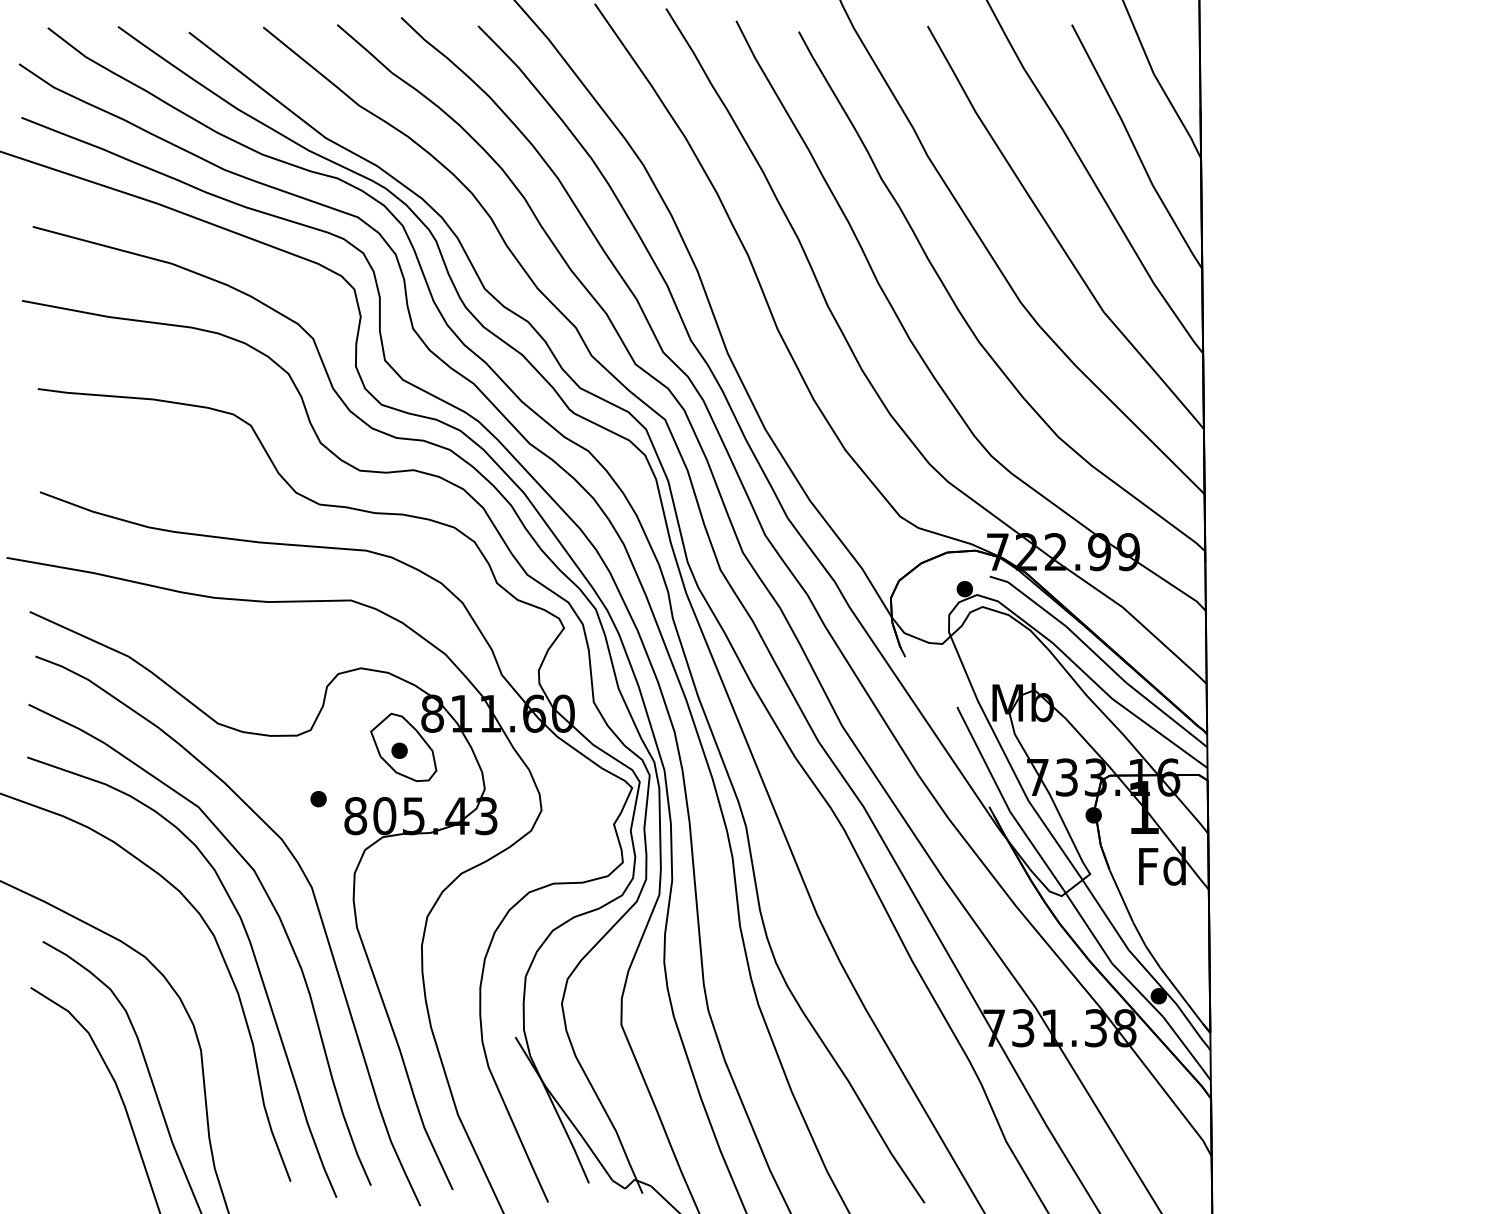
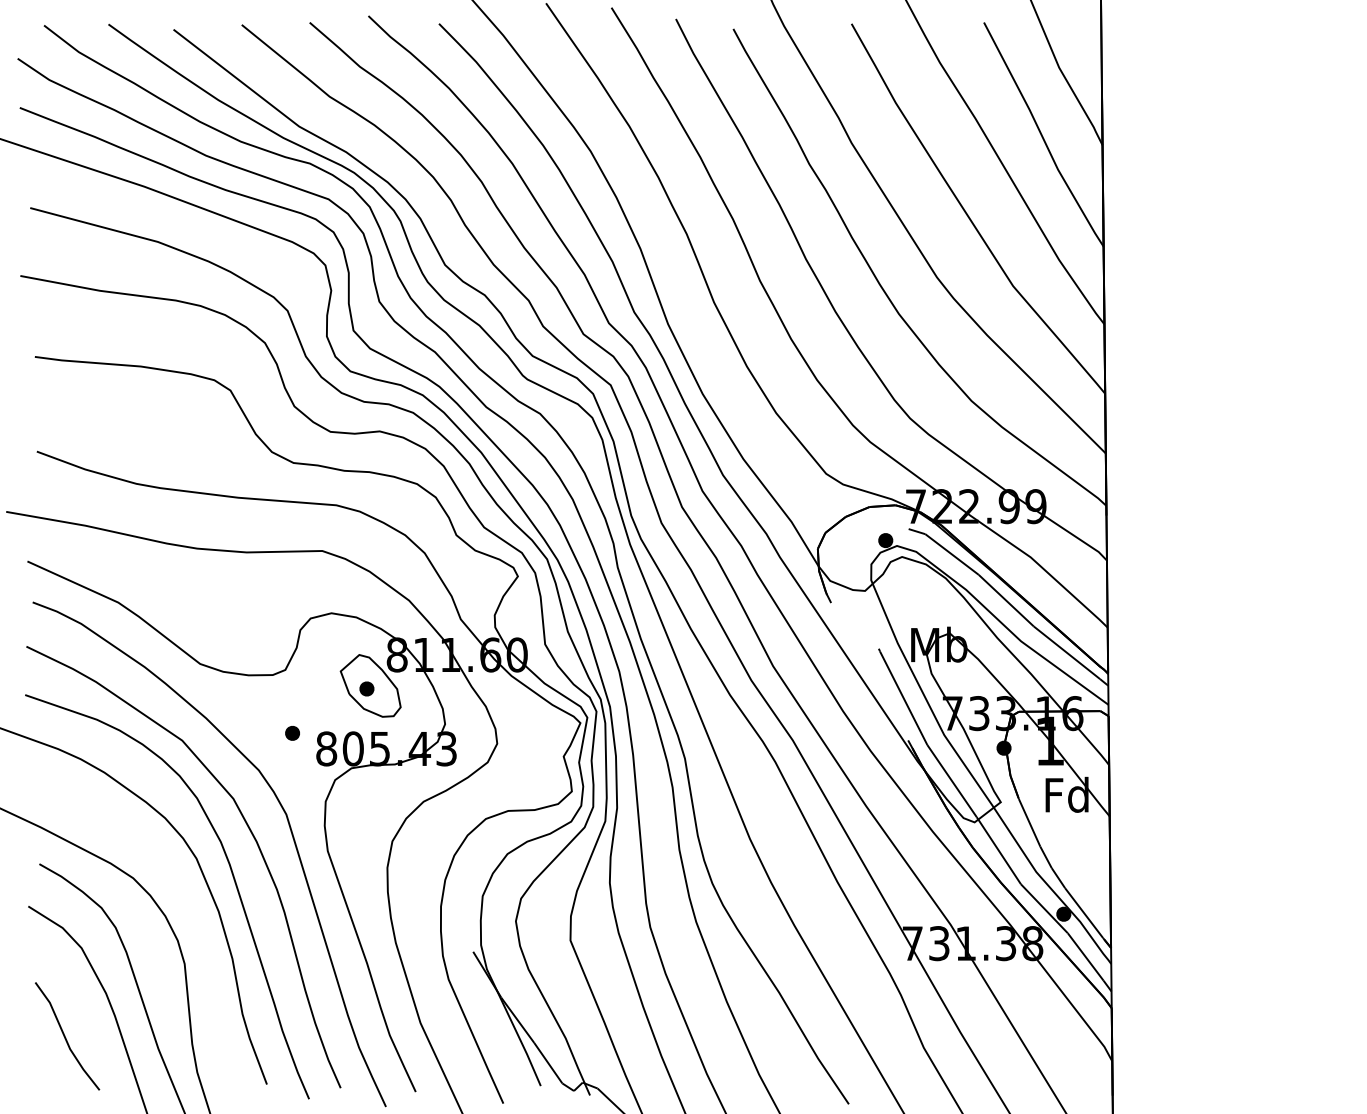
line: (72, 1130) -> (66, 1037), added

